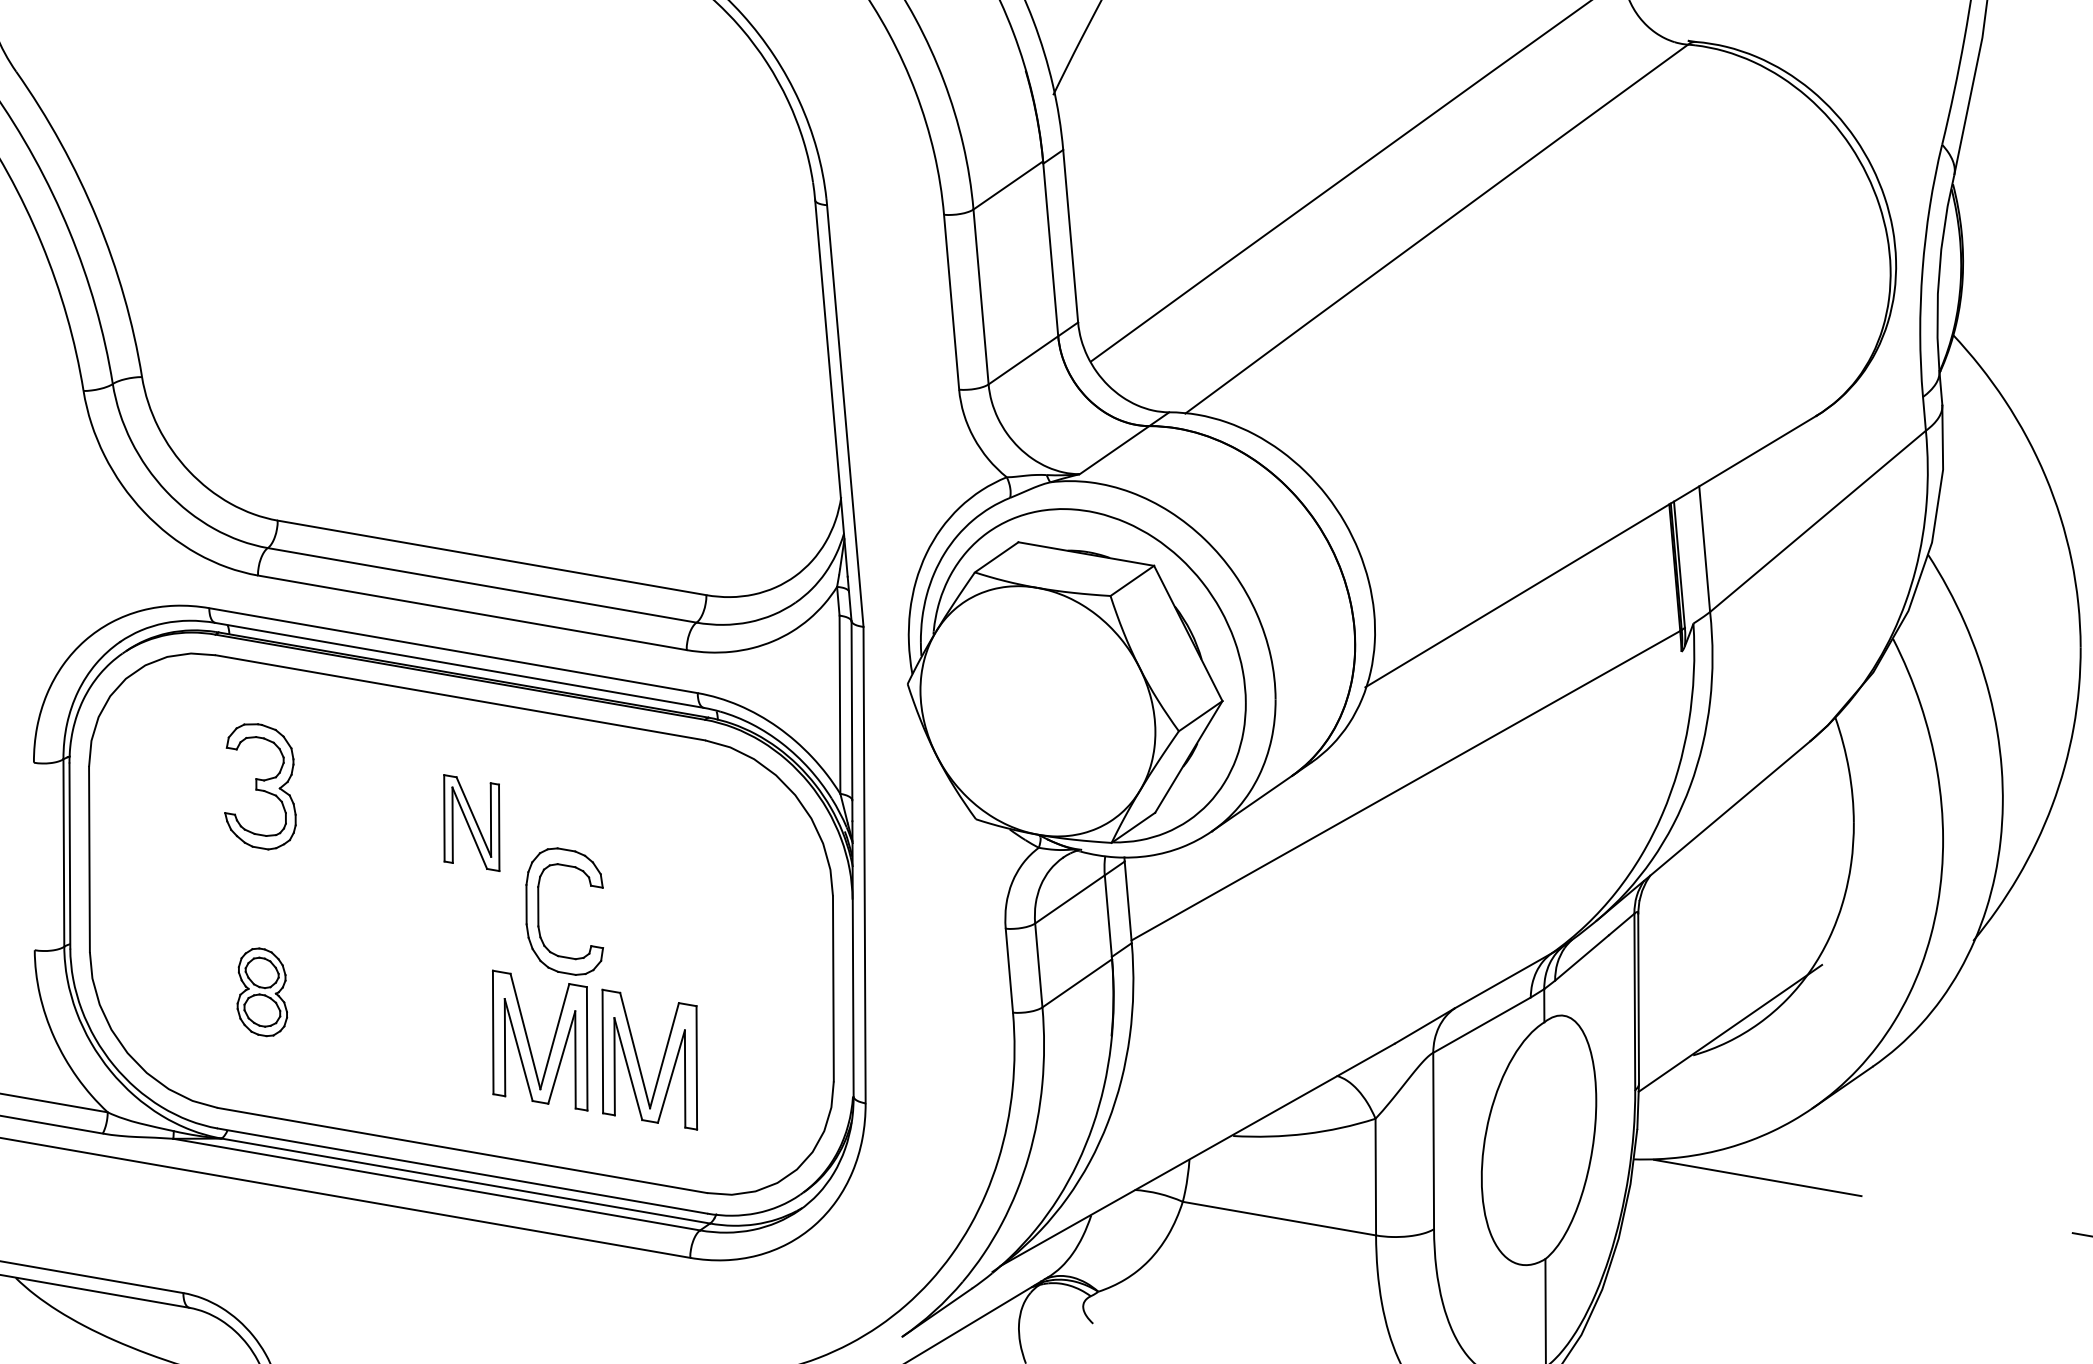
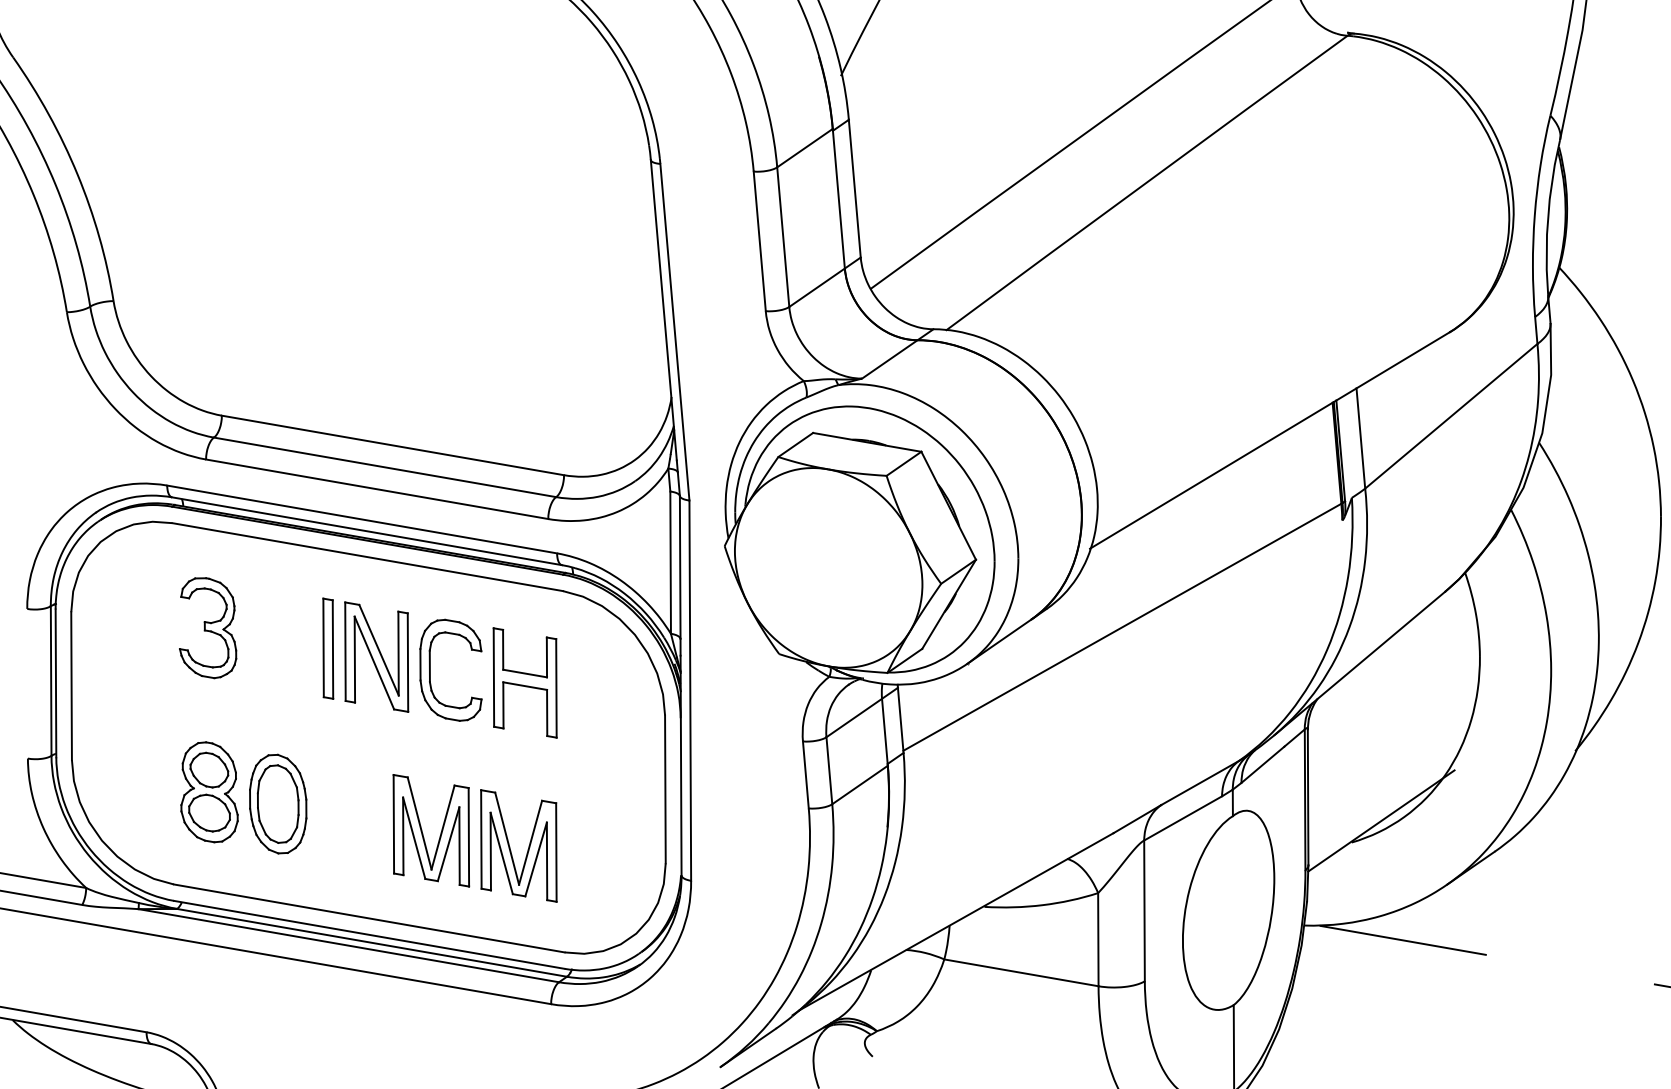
part: (410, 812) -> (327, 648), added
part: (471, 822) -> (376, 656), size x1.43
part: (657, 855) -> (525, 682), added
part: (539, 911) -> (430, 670), moved
part: (262, 991) -> (209, 791), size x1.43
part: (348, 1006) -> (278, 803), added

